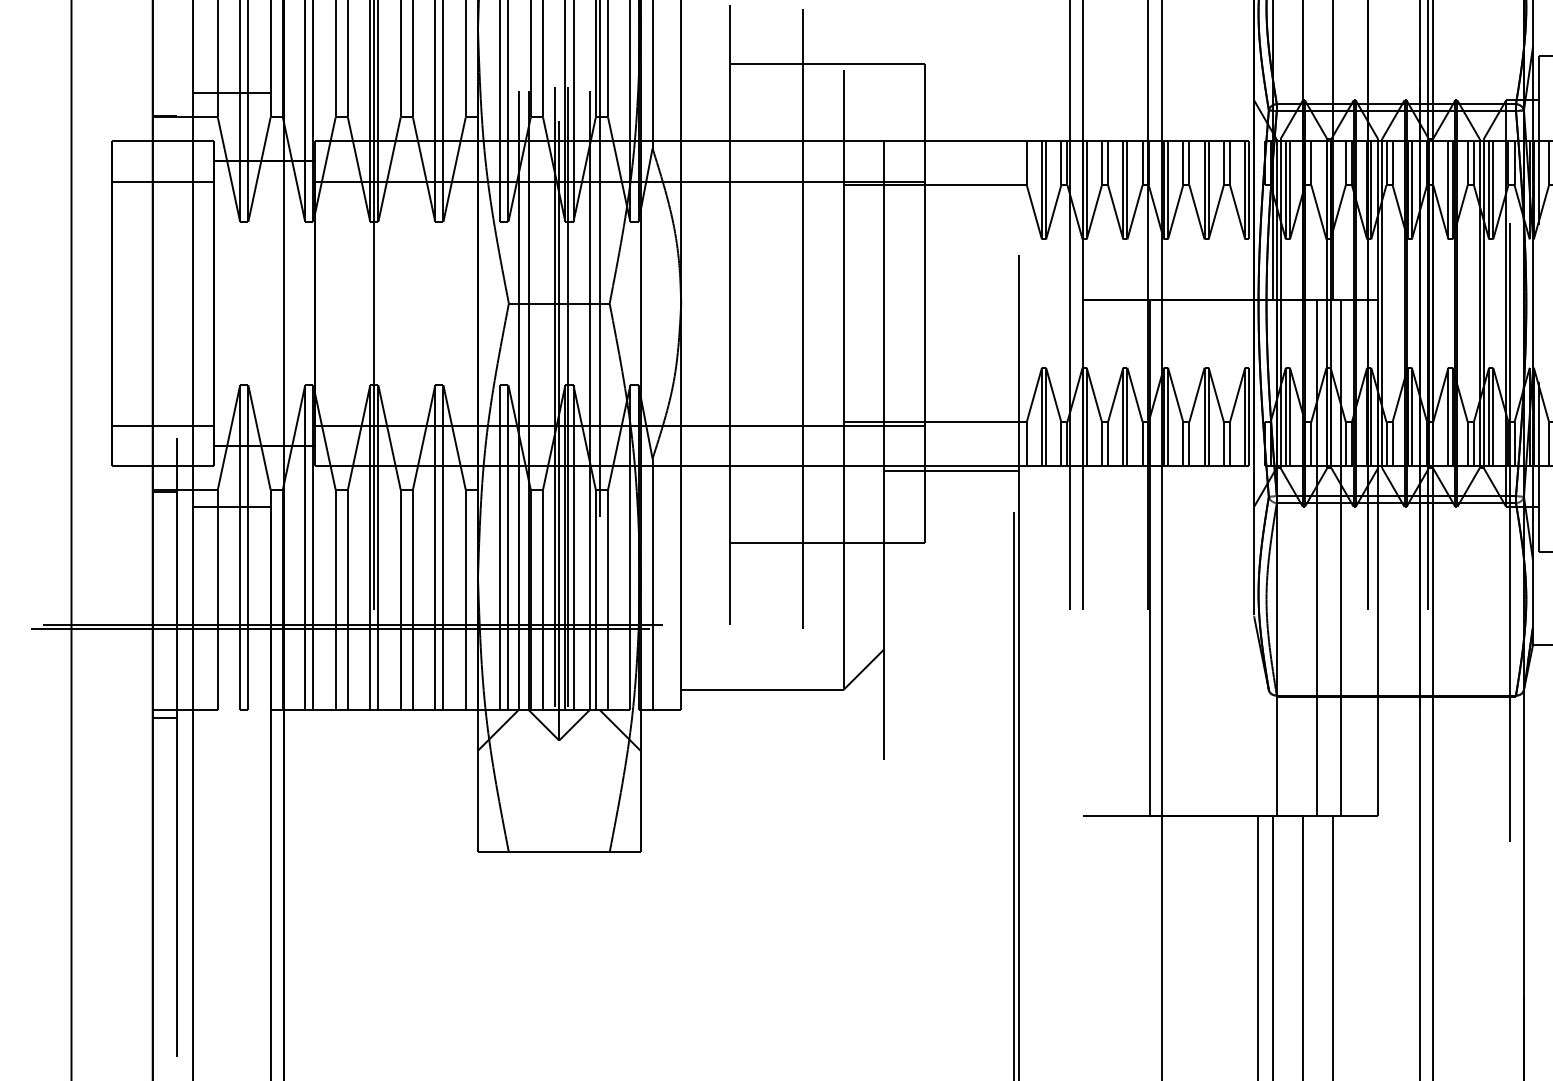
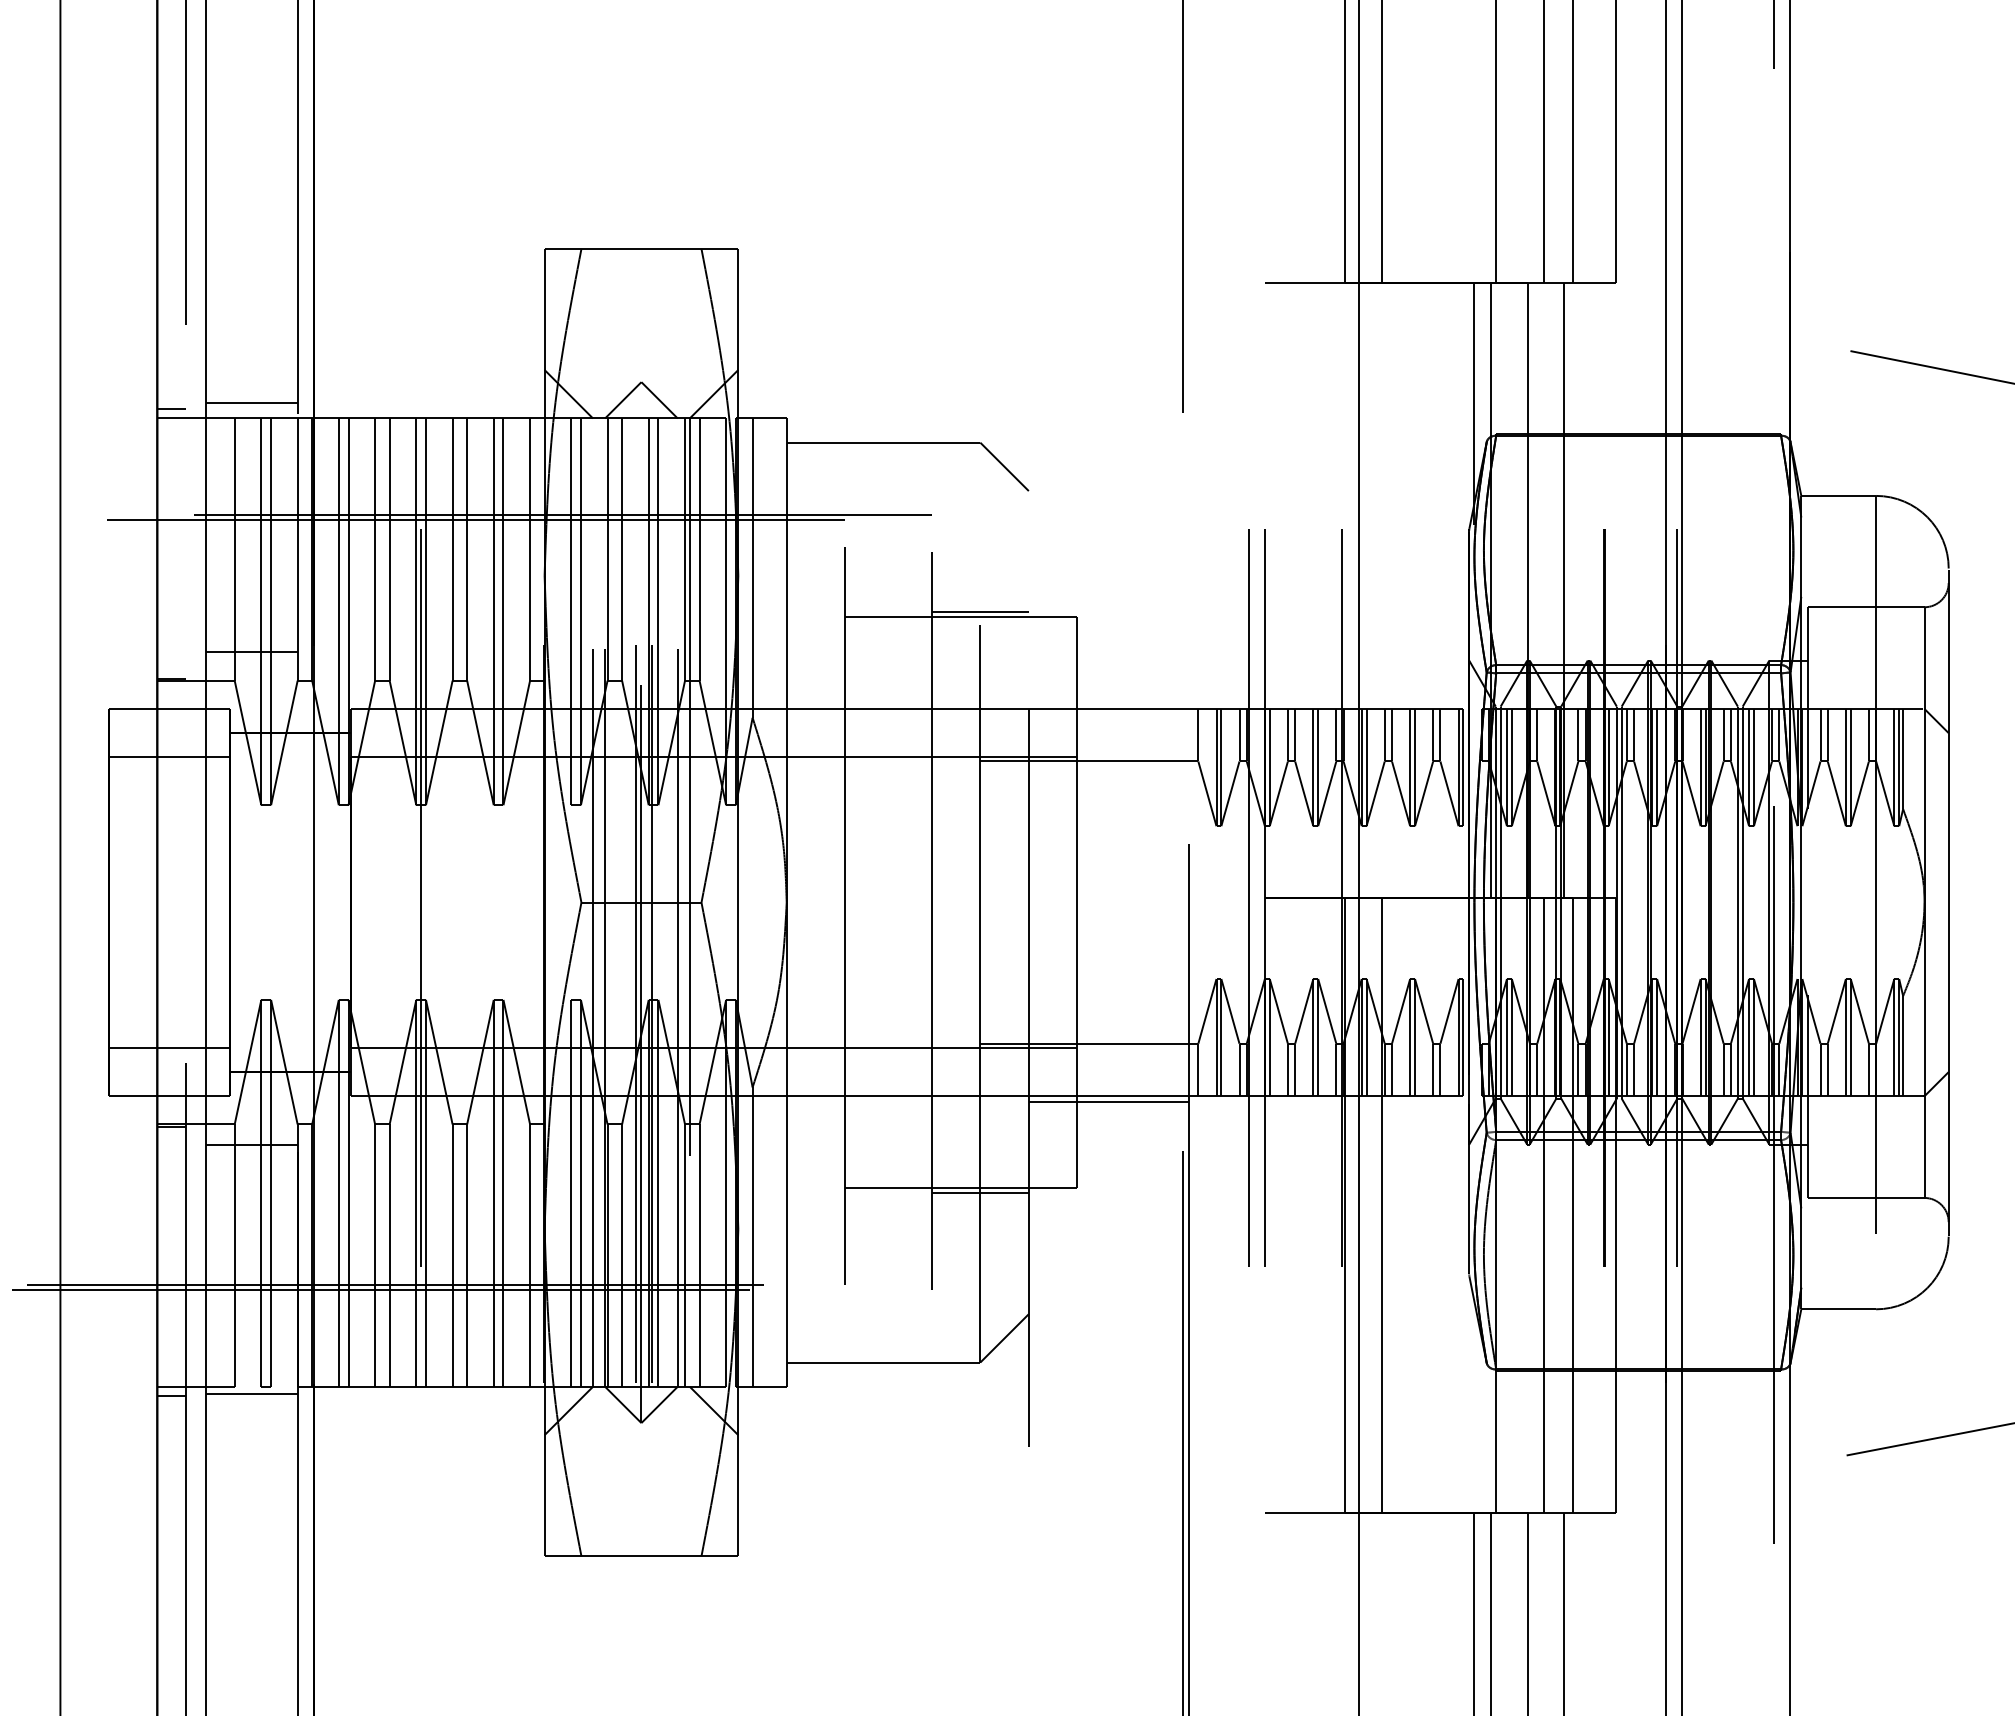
line: (843, 60) -> (979, 612), added
line: (843, 547) -> (979, 1193), added
line: (1181, 557) -> (1382, 1205), added
line: (231, 715) -> (251, 1393), added

